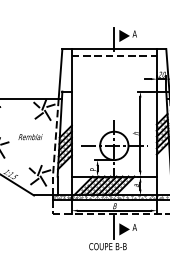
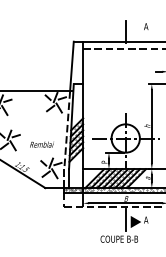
fill: (124, 35) -> (135, 28), removed
text: (30, 137) -> (41, 145), moved

